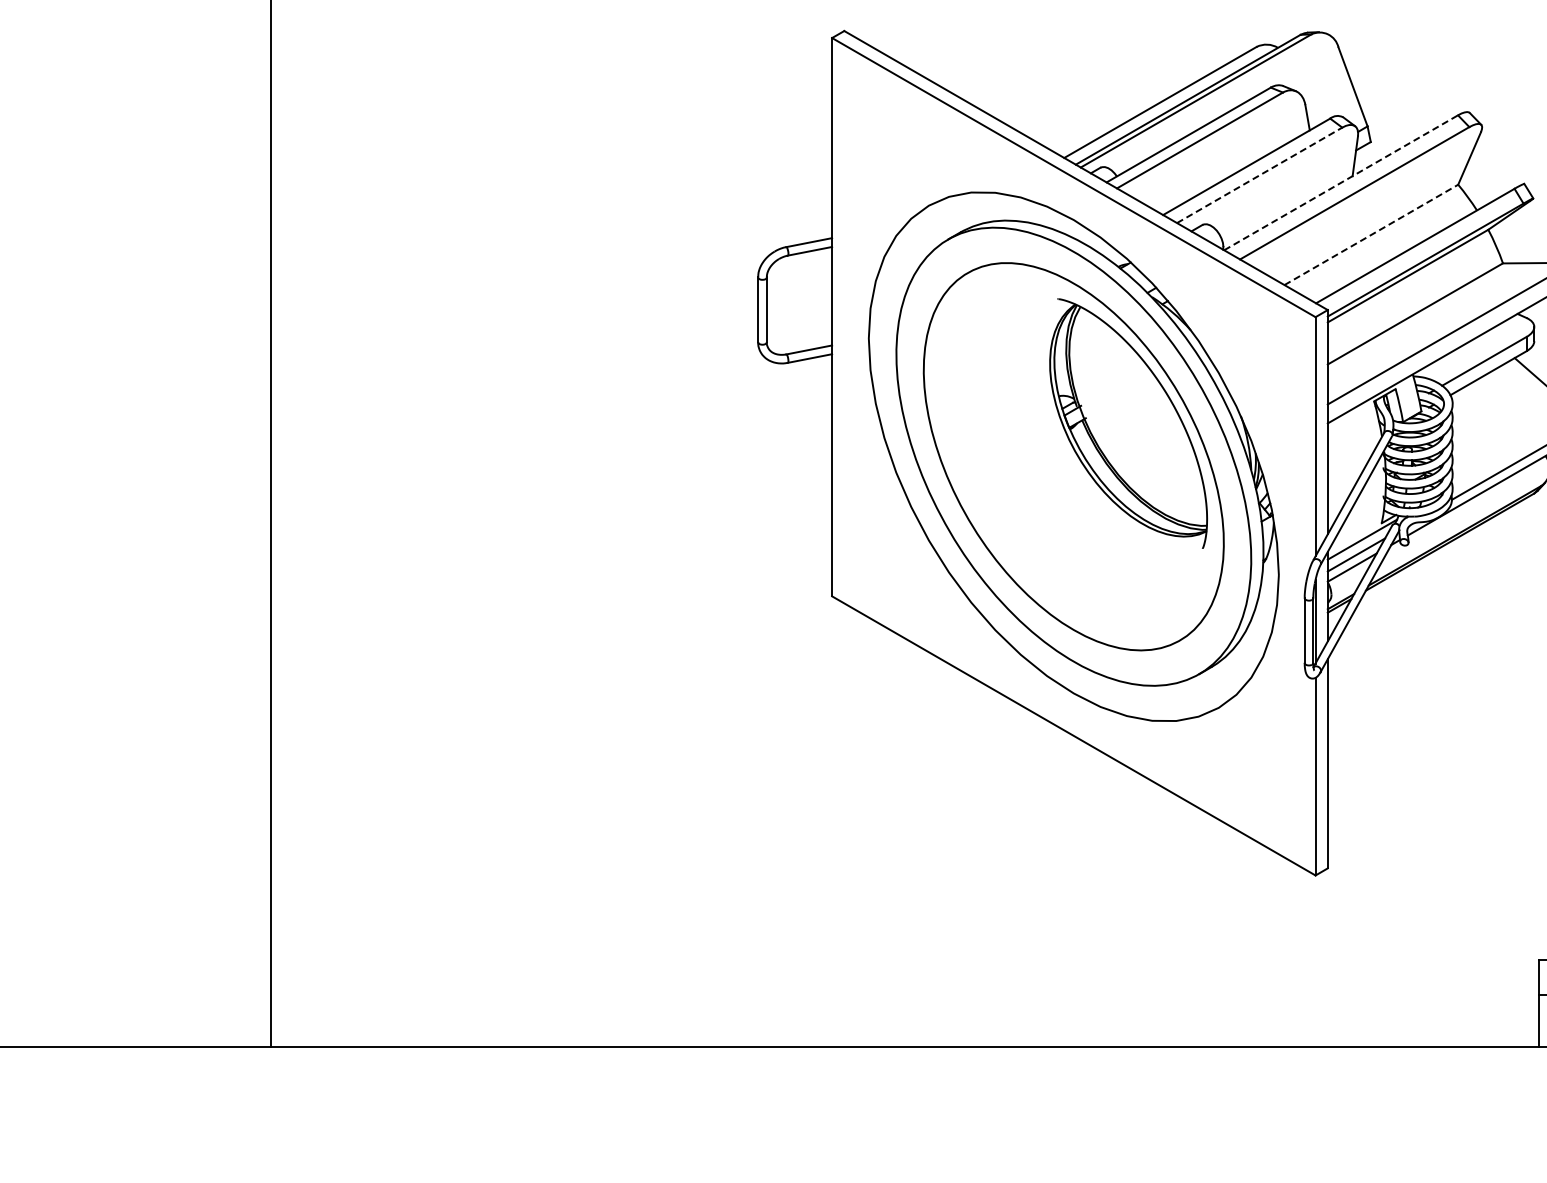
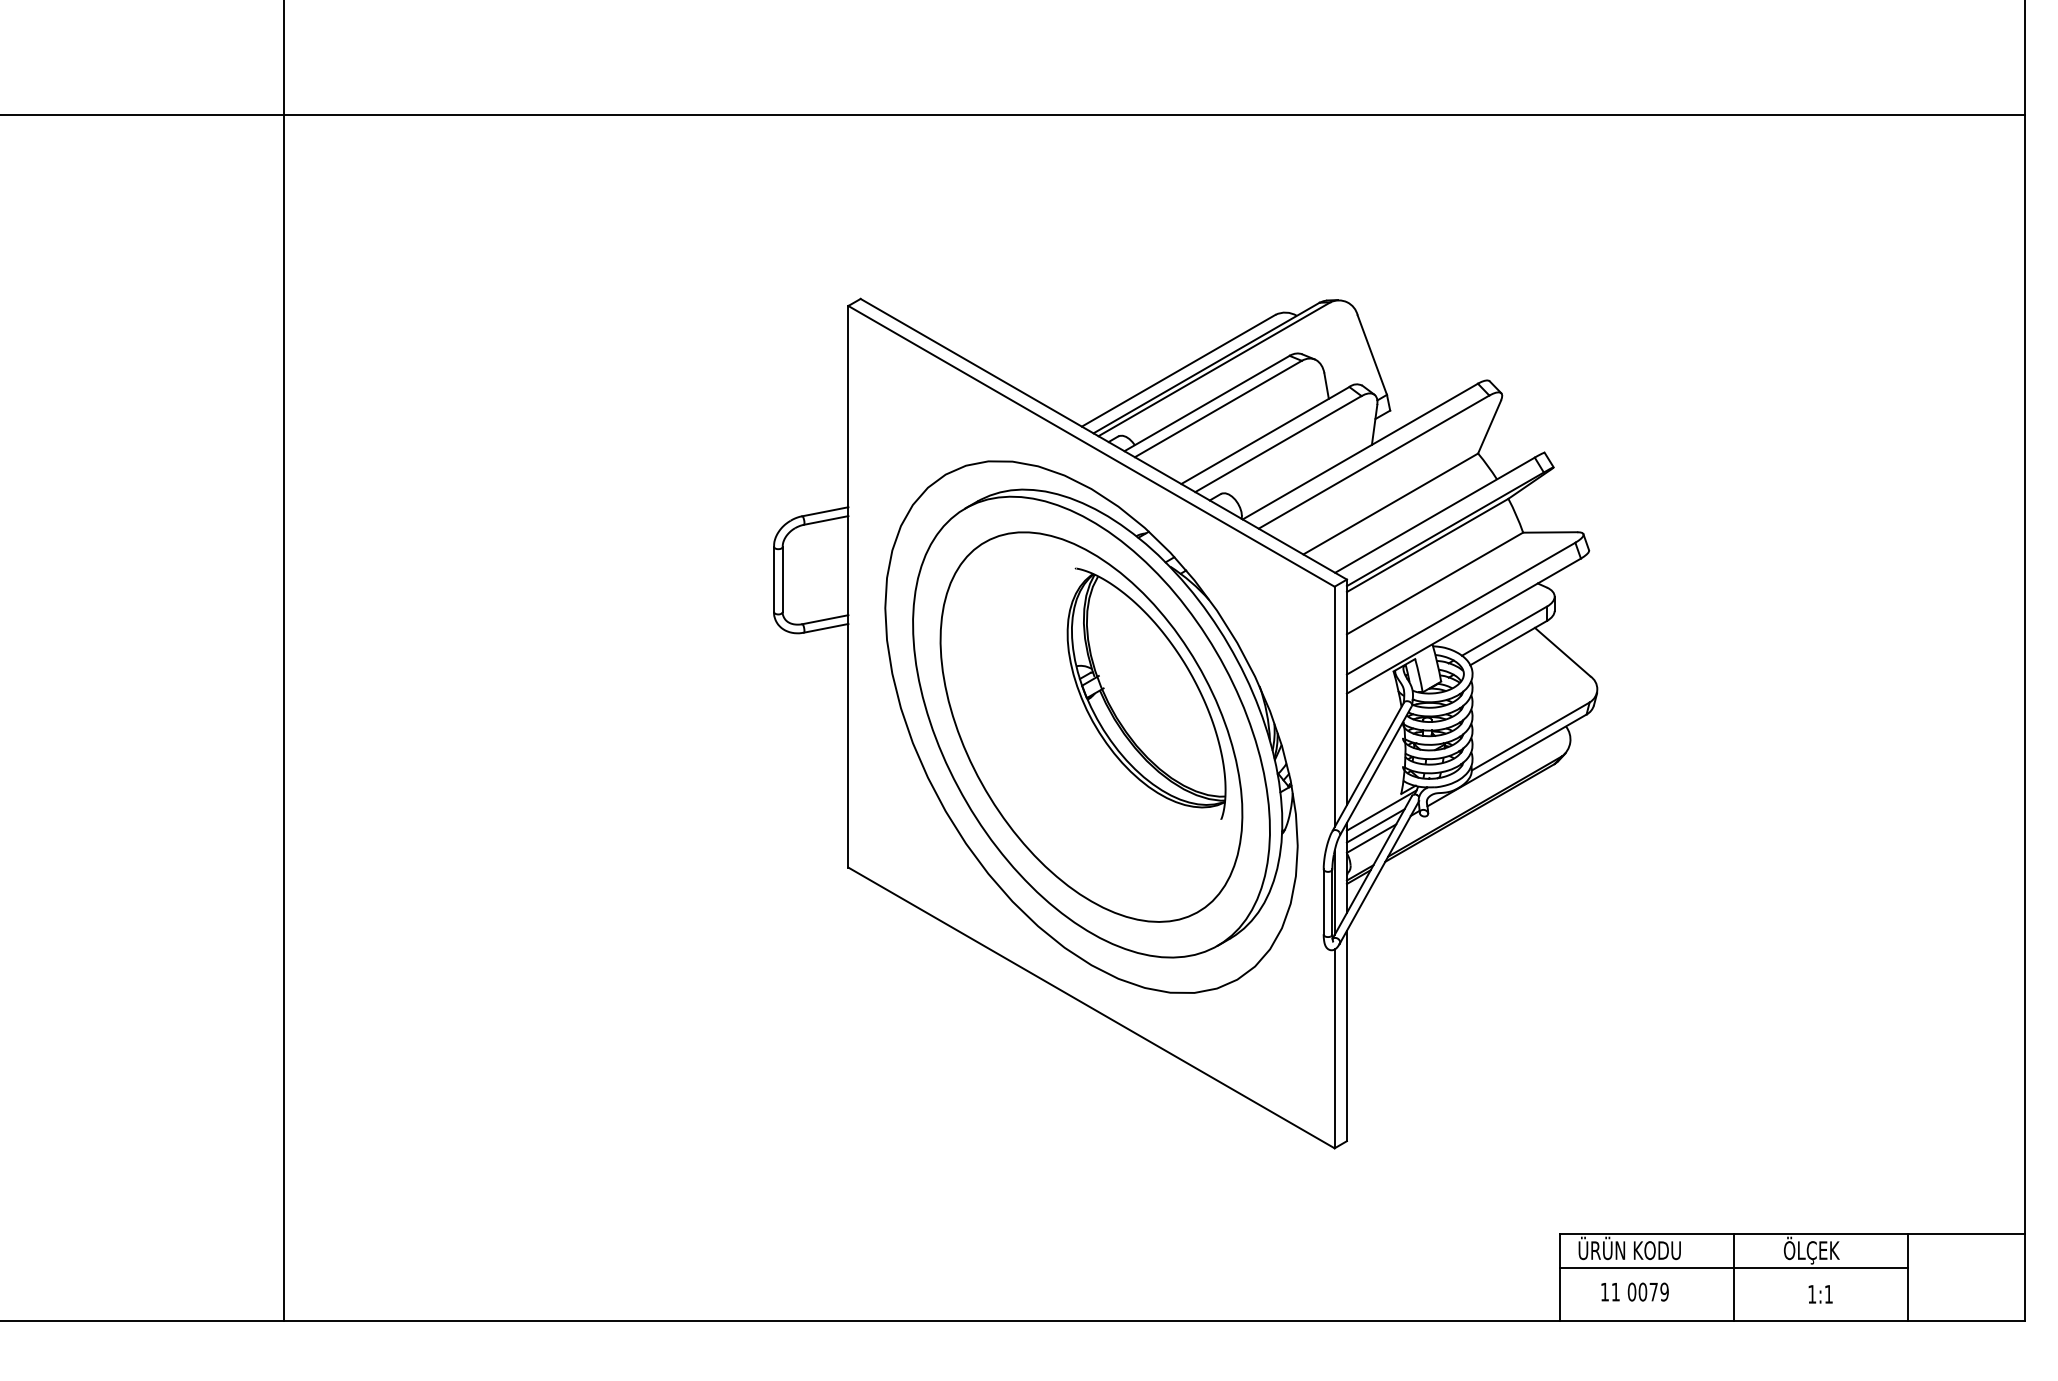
line: (1259, 174) -> (1278, 443), dashed -> solid
line: (1341, 182) -> (1360, 451), dashed -> solid
line: (1371, 234) -> (1390, 503), dashed -> solid

